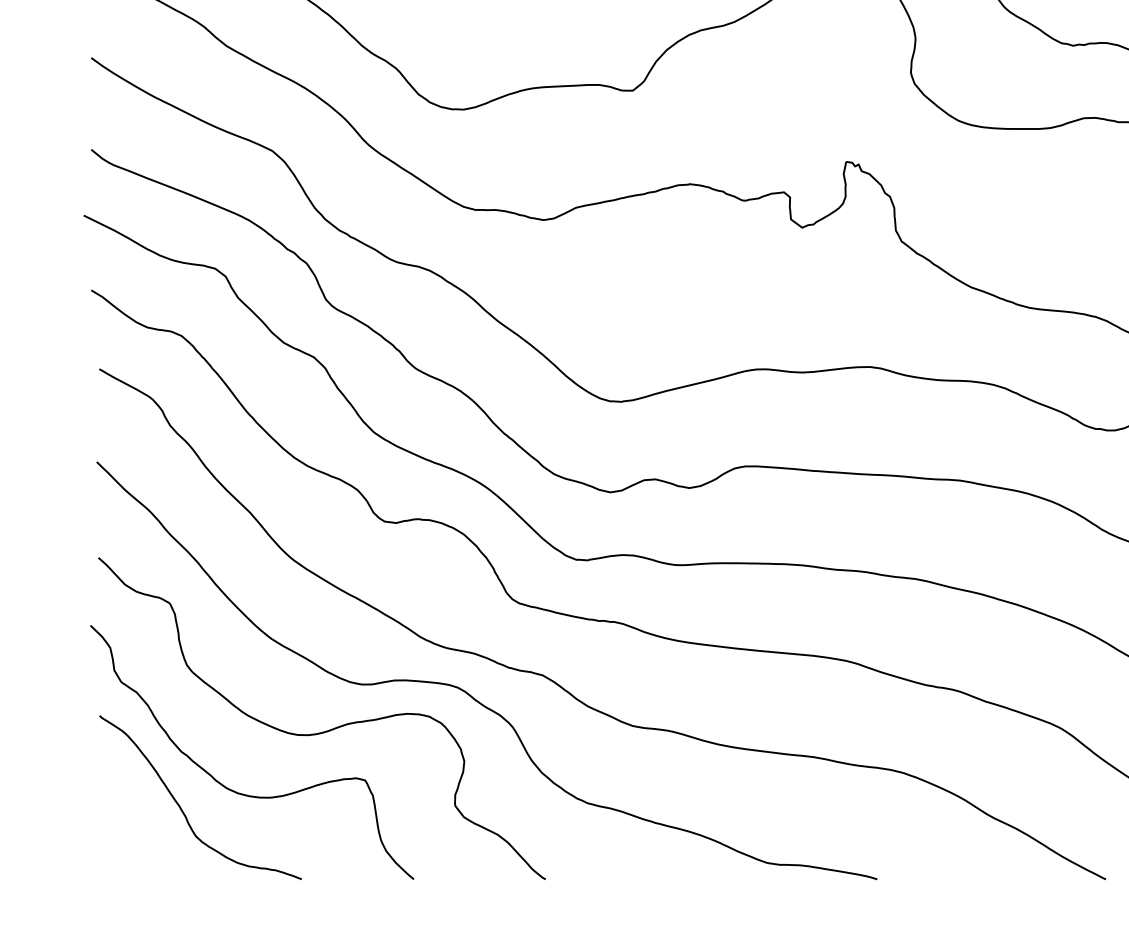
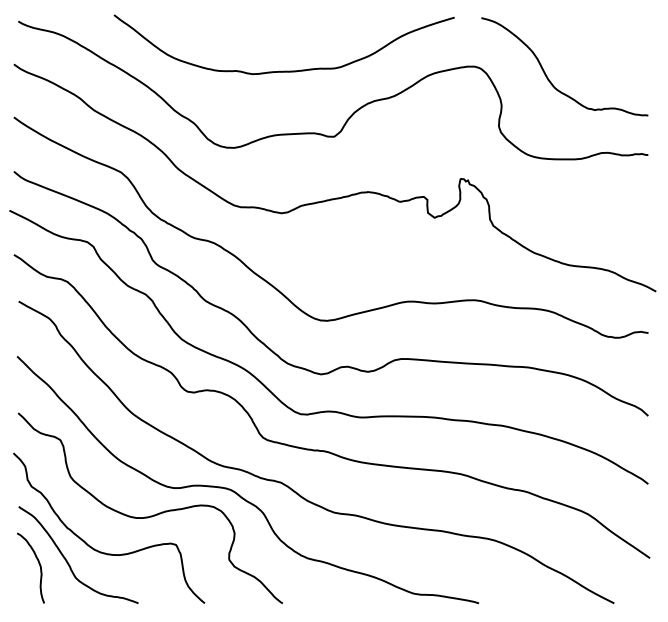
curve: (132, 811) -> (38, 563), added

